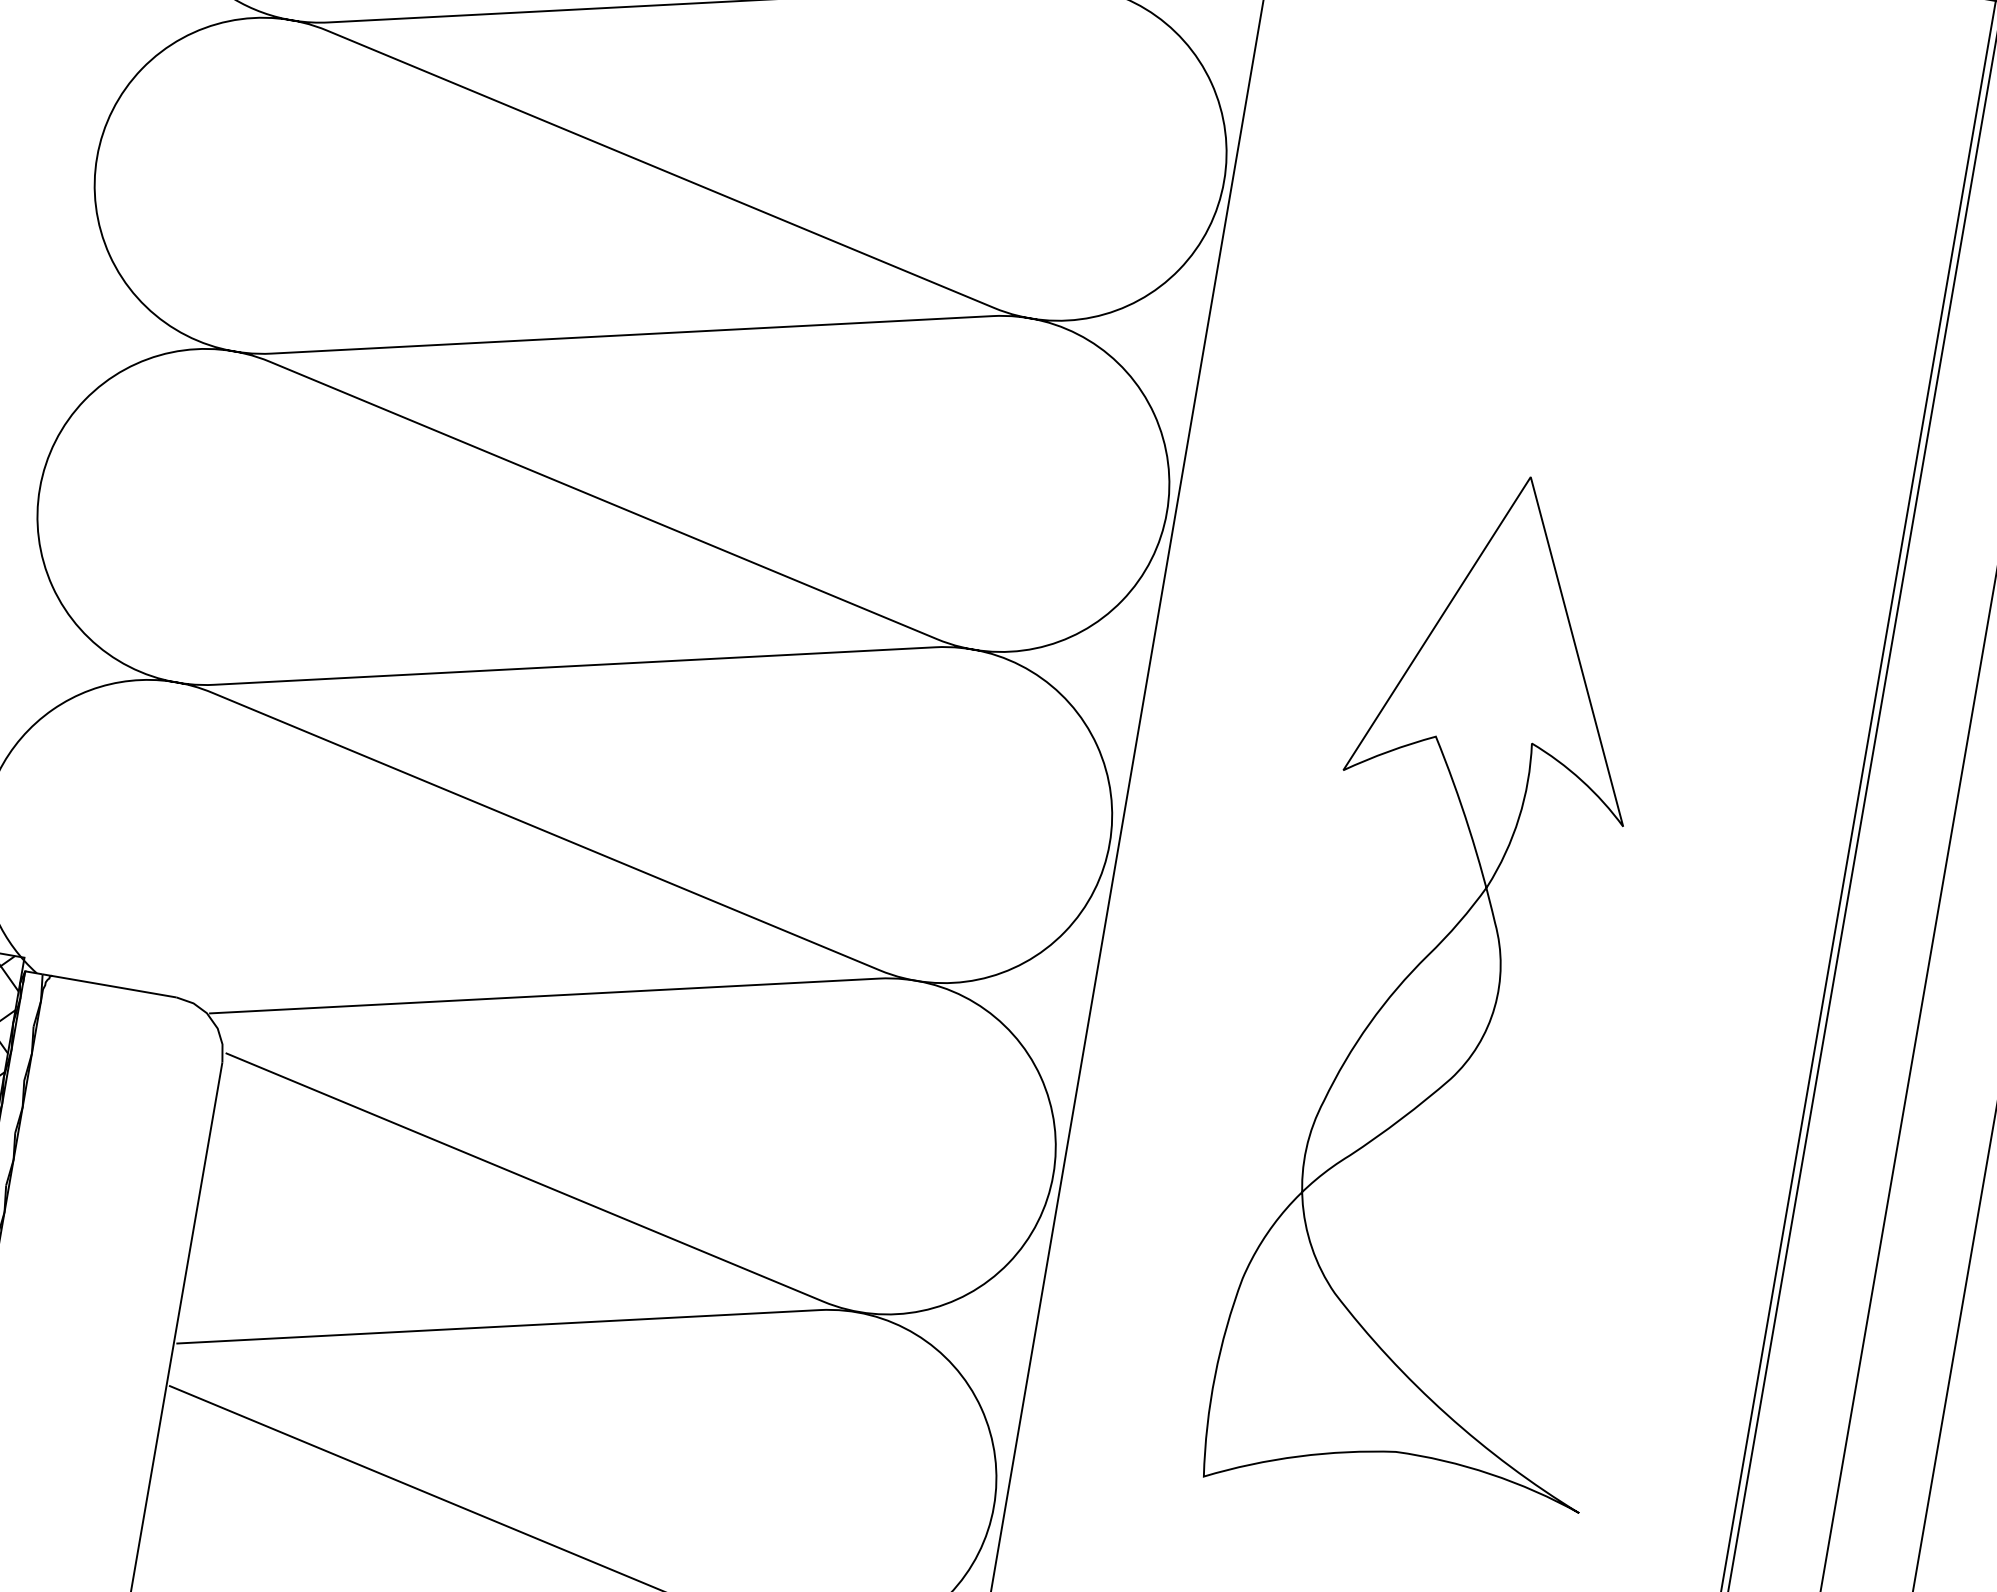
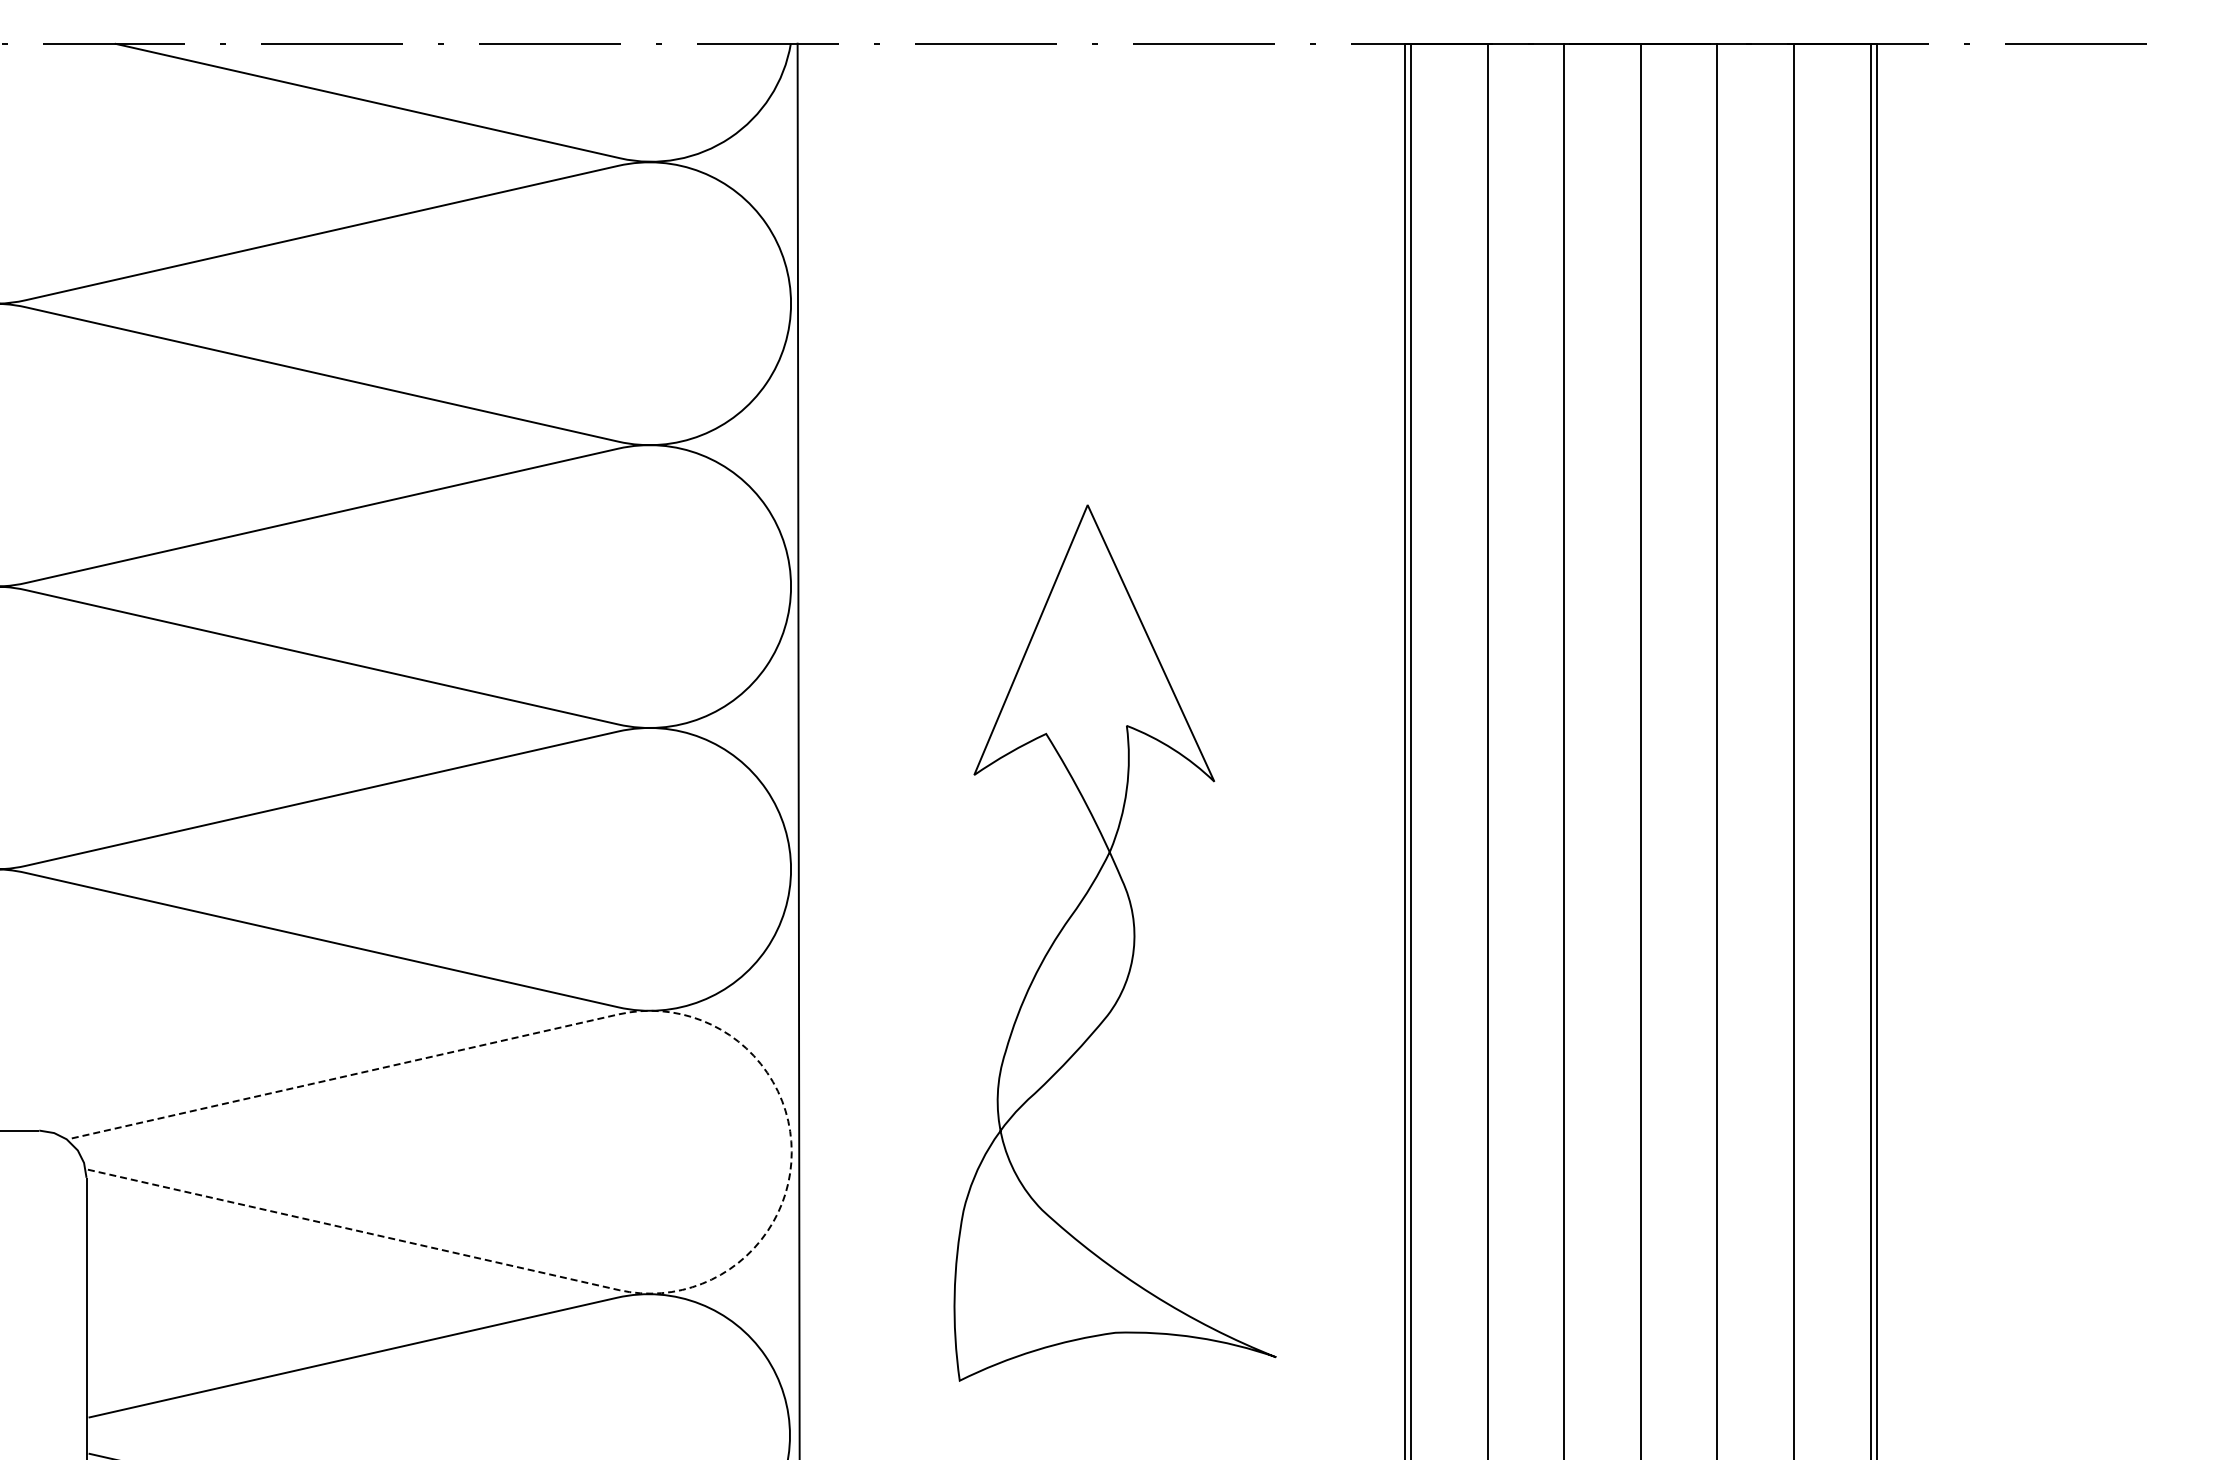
line: (1055, 1163) -> (791, 1142), solid -> dashed

